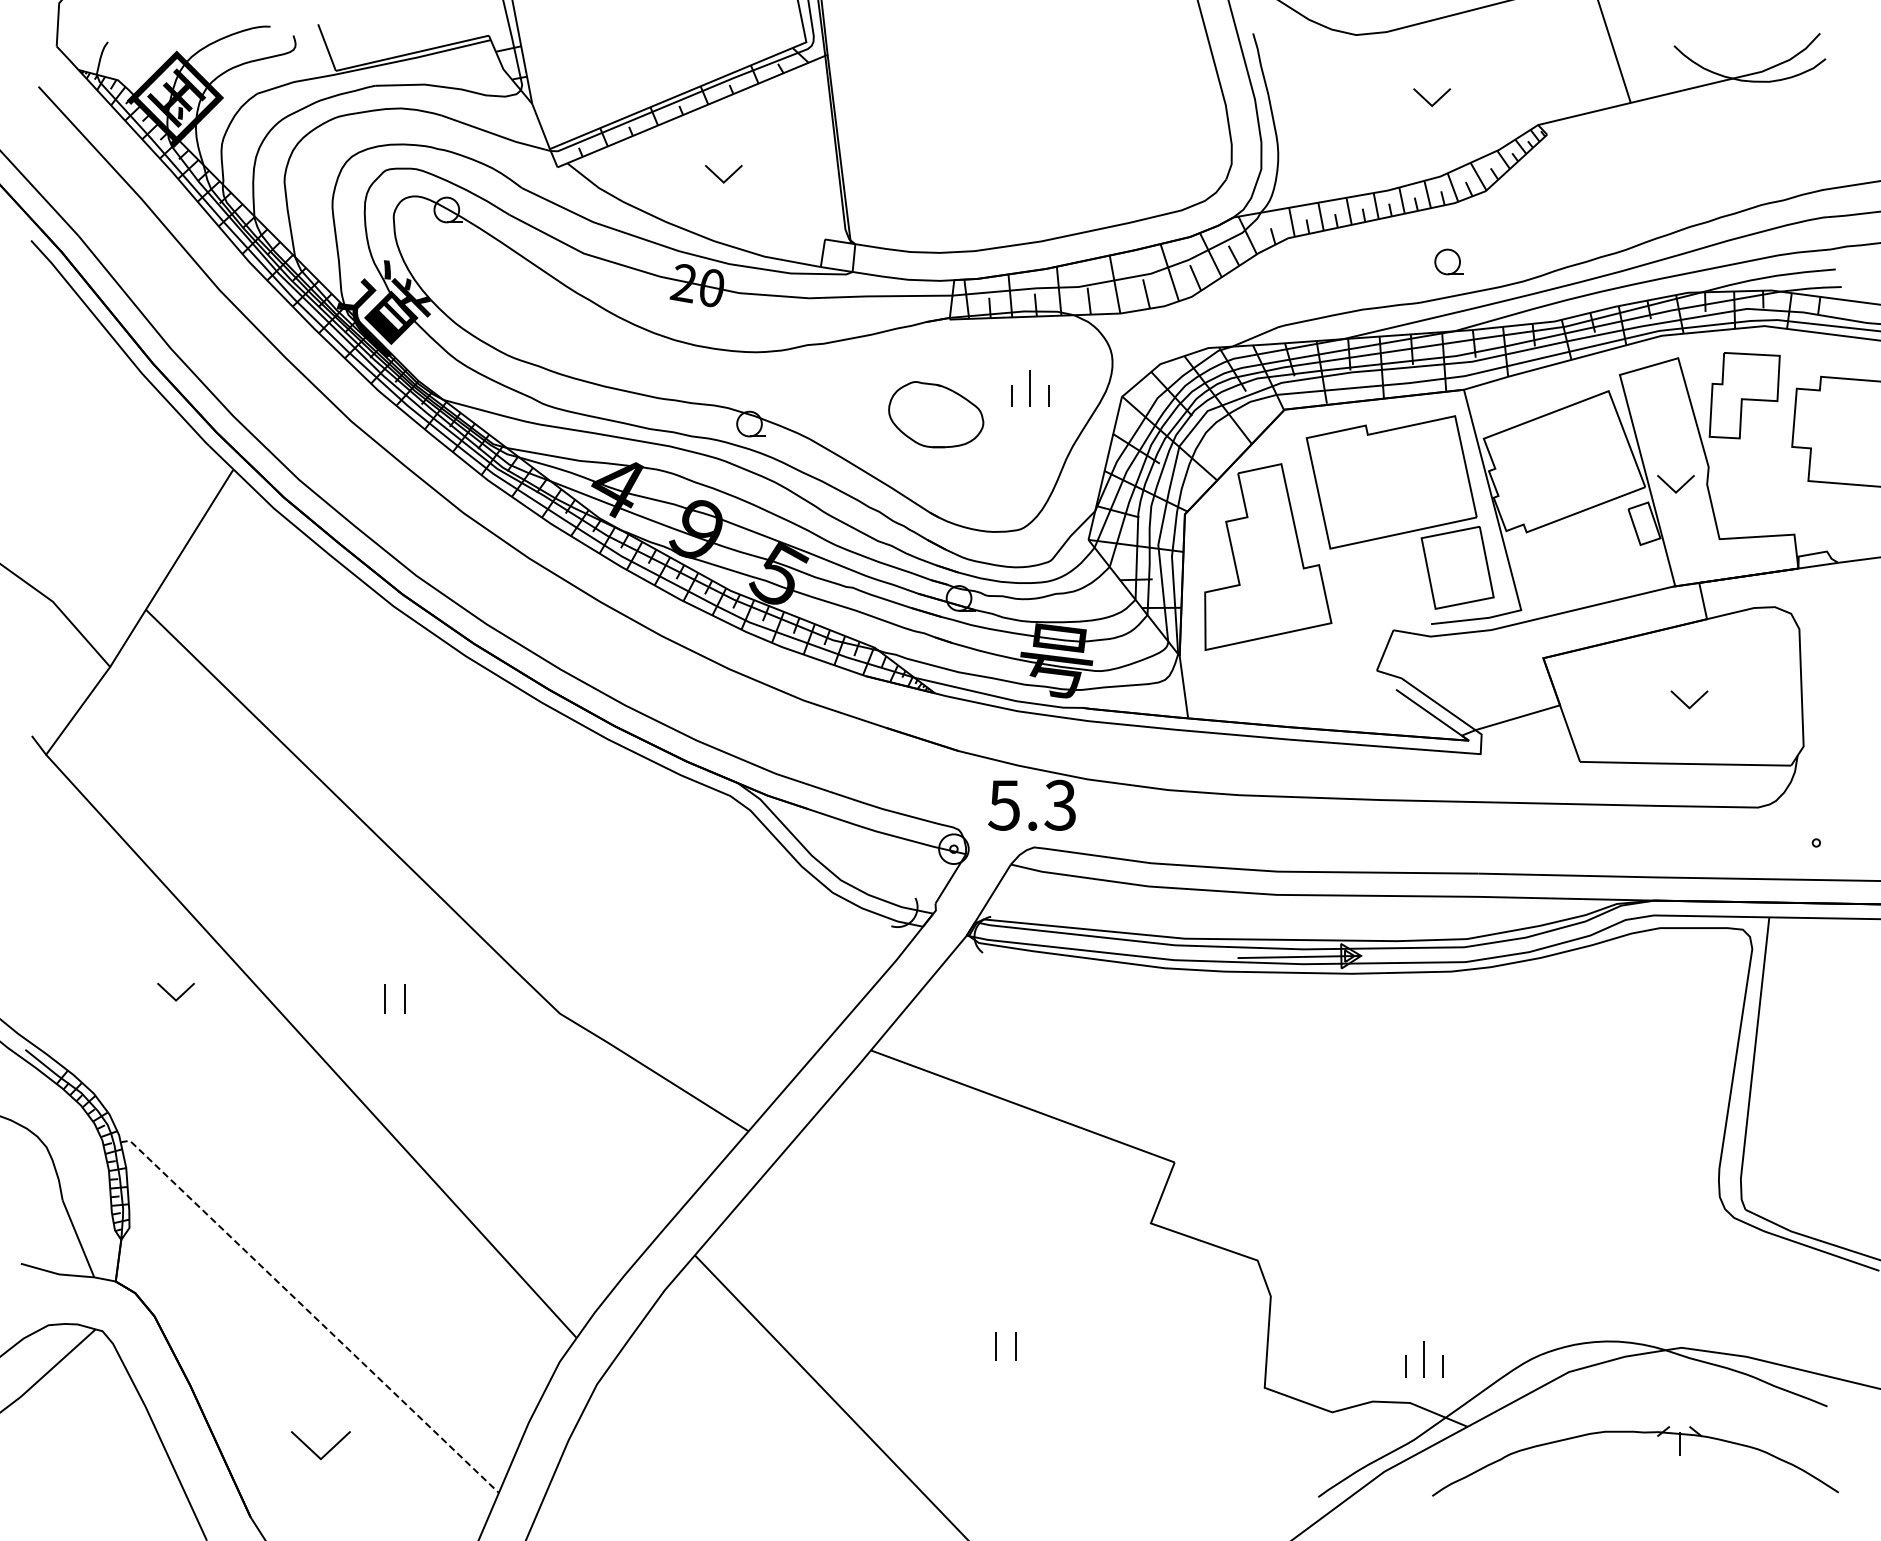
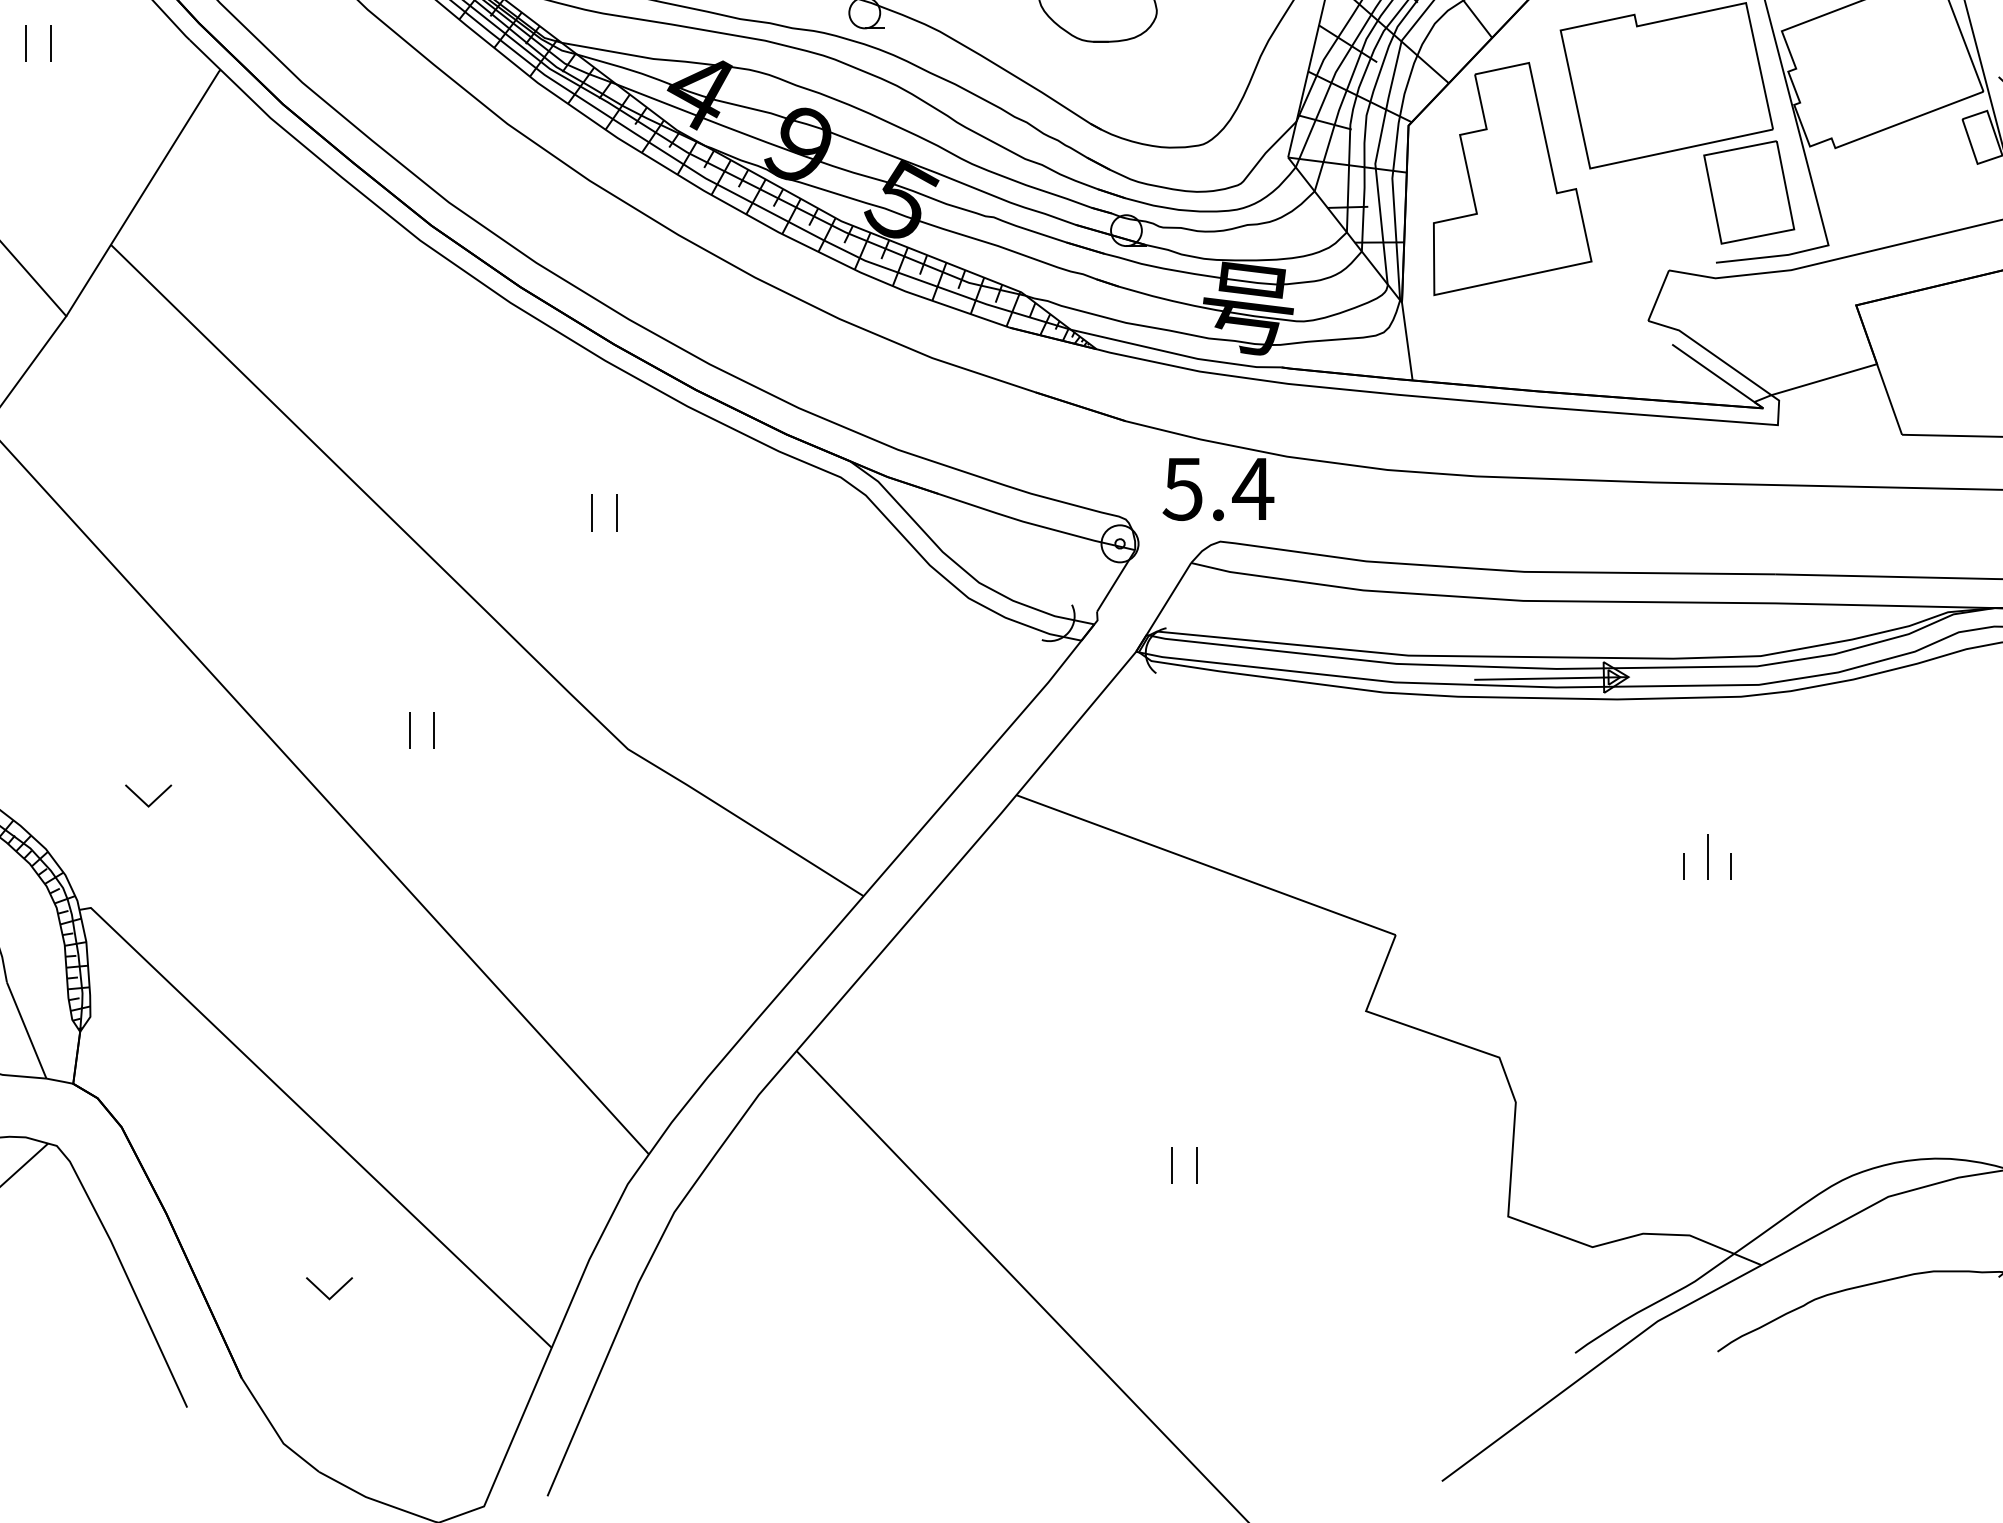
part: (78, 448) -> (26, 43), added
text: (1060, 804) -> (1253, 488), 5.3 -> 5.4
part: (531, 824) -> (592, 512), added
part: (175, 991) -> (147, 795), moved
line: (310, 1313) -> (316, 1123), dashed -> solid
part: (1424, 1359) -> (1707, 857), moved
part: (320, 1445) -> (328, 1288), size x0.62

